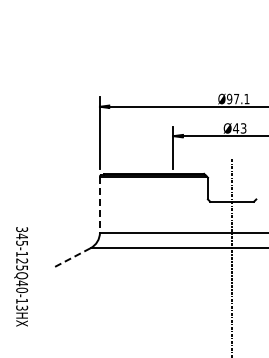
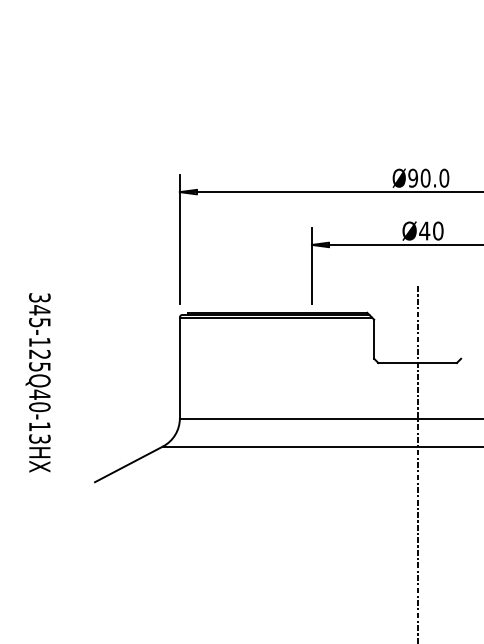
text: (241, 98) -> (434, 177), Ø97.1 -> Ø90.0
text: (243, 128) -> (438, 231), Ø43 -> Ø40
line: (99, 205) -> (179, 369), dashed -> solid
line: (71, 258) -> (128, 464), dashed -> solid
text: (21, 276) -> (38, 382), moved

